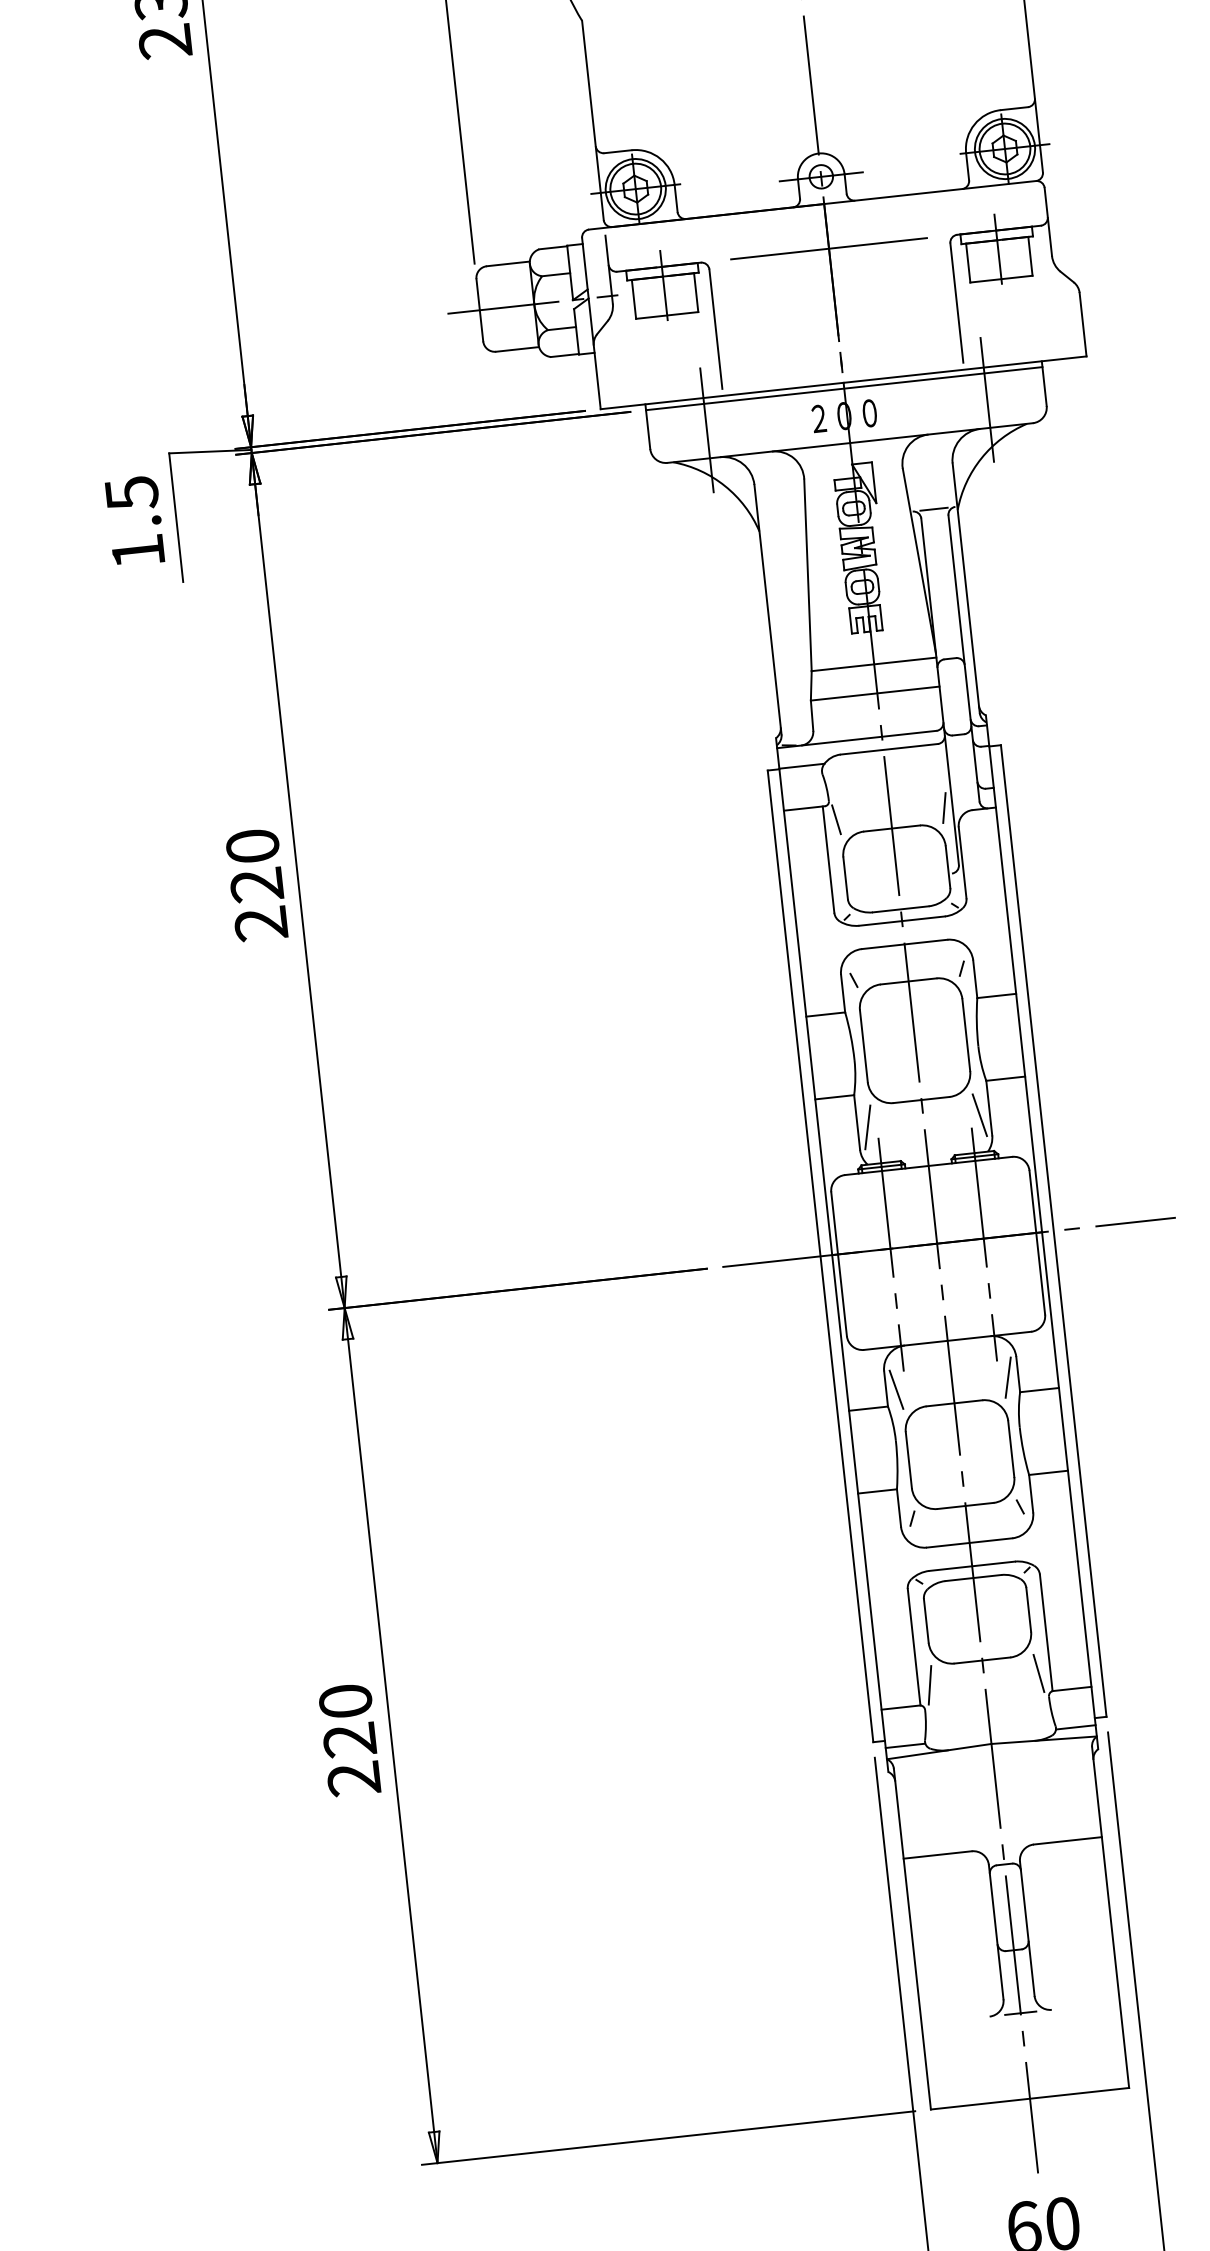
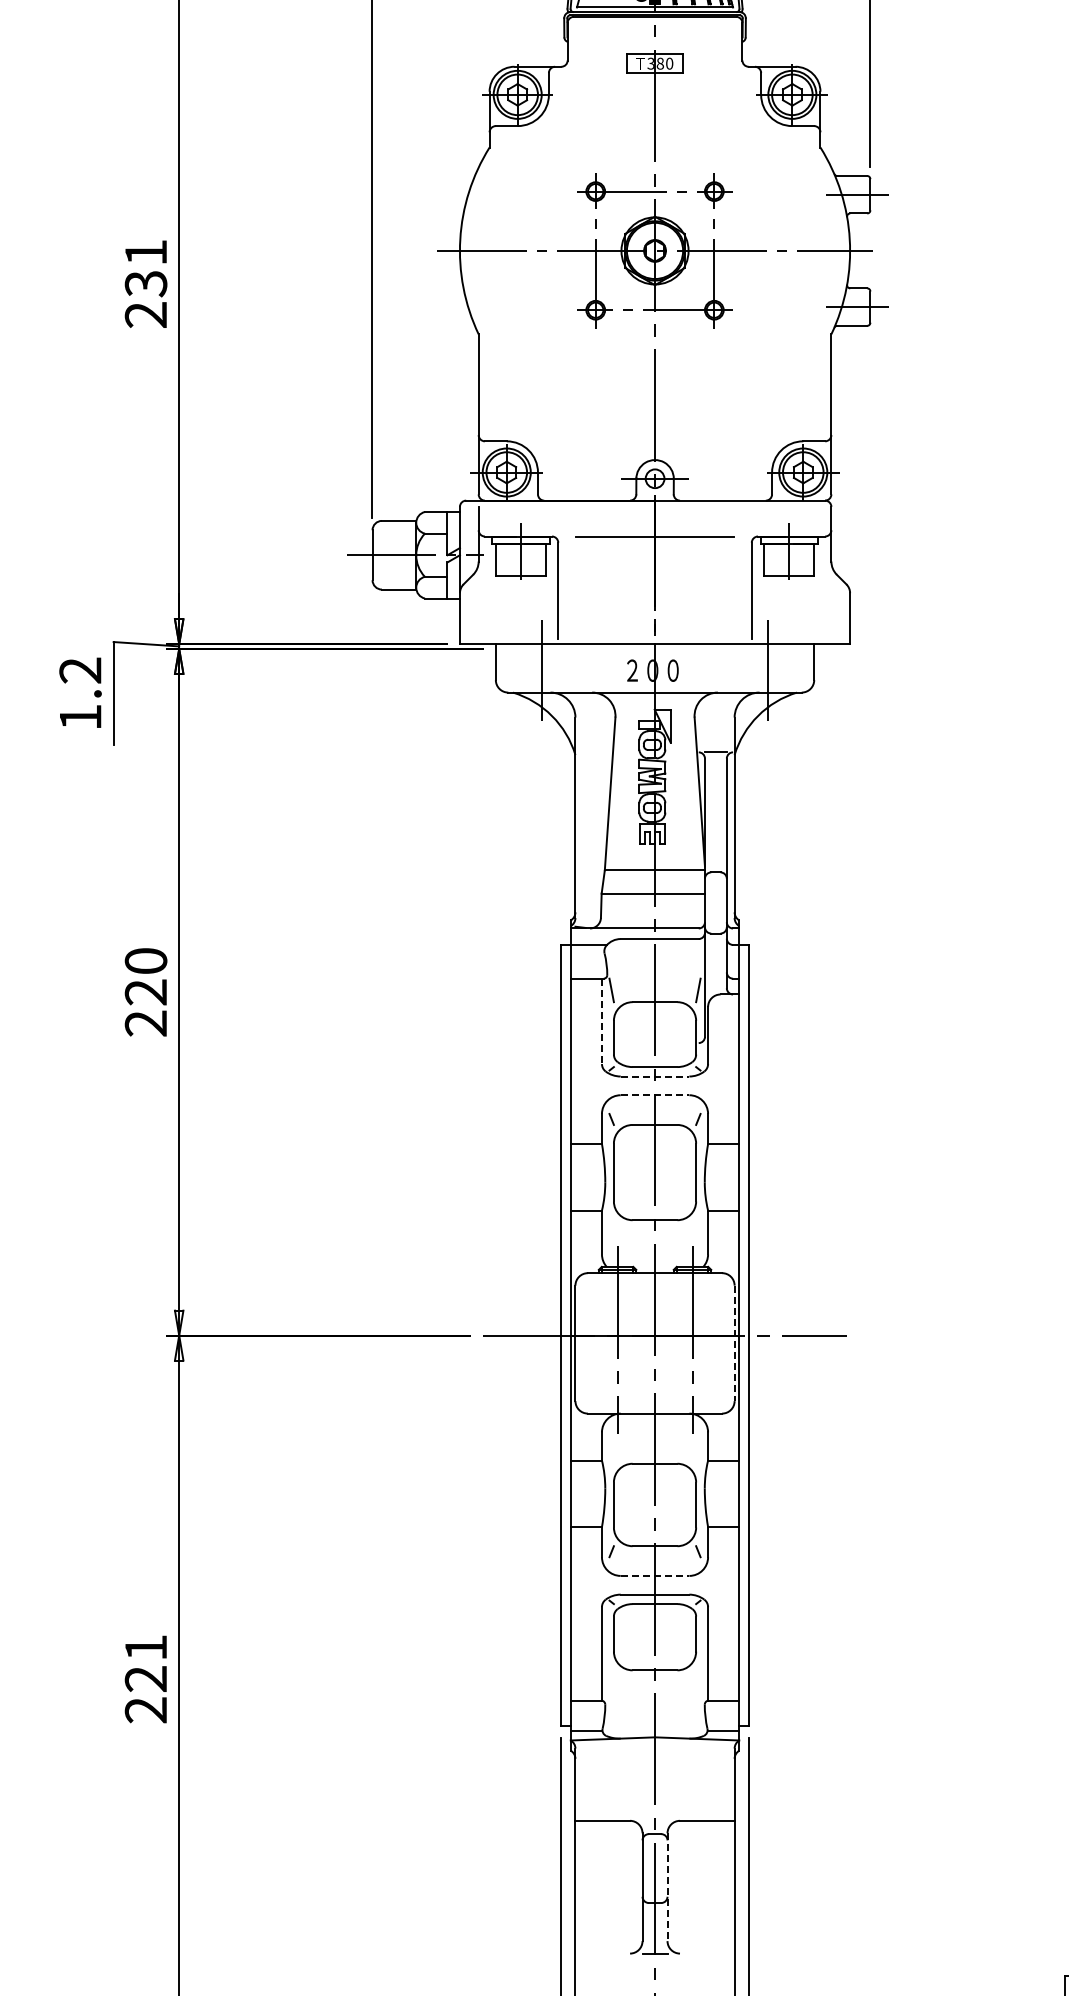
line: (843, 388) -> (654, 648), removed
text: (131, 493) -> (80, 670), 1.5 -> 1.2
line: (827, 859) -> (601, 1021), solid -> dashed
line: (902, 921) -> (655, 1076), solid -> dashed
line: (905, 944) -> (655, 1095), solid -> dashed
line: (979, 1115) -> (699, 1237), removed
line: (867, 1127) -> (609, 1237), removed
line: (1037, 1242) -> (734, 1343), solid -> dashed
line: (1007, 1377) -> (699, 1447), removed
line: (895, 1389) -> (609, 1447), removed
line: (970, 1542) -> (655, 1575), solid -> dashed
line: (1038, 1673) -> (698, 1685), removed
line: (929, 1685) -> (610, 1685), removed
text: (344, 1701) -> (145, 1647), 220 -> 221
line: (1027, 1929) -> (667, 1887), solid -> dashed

